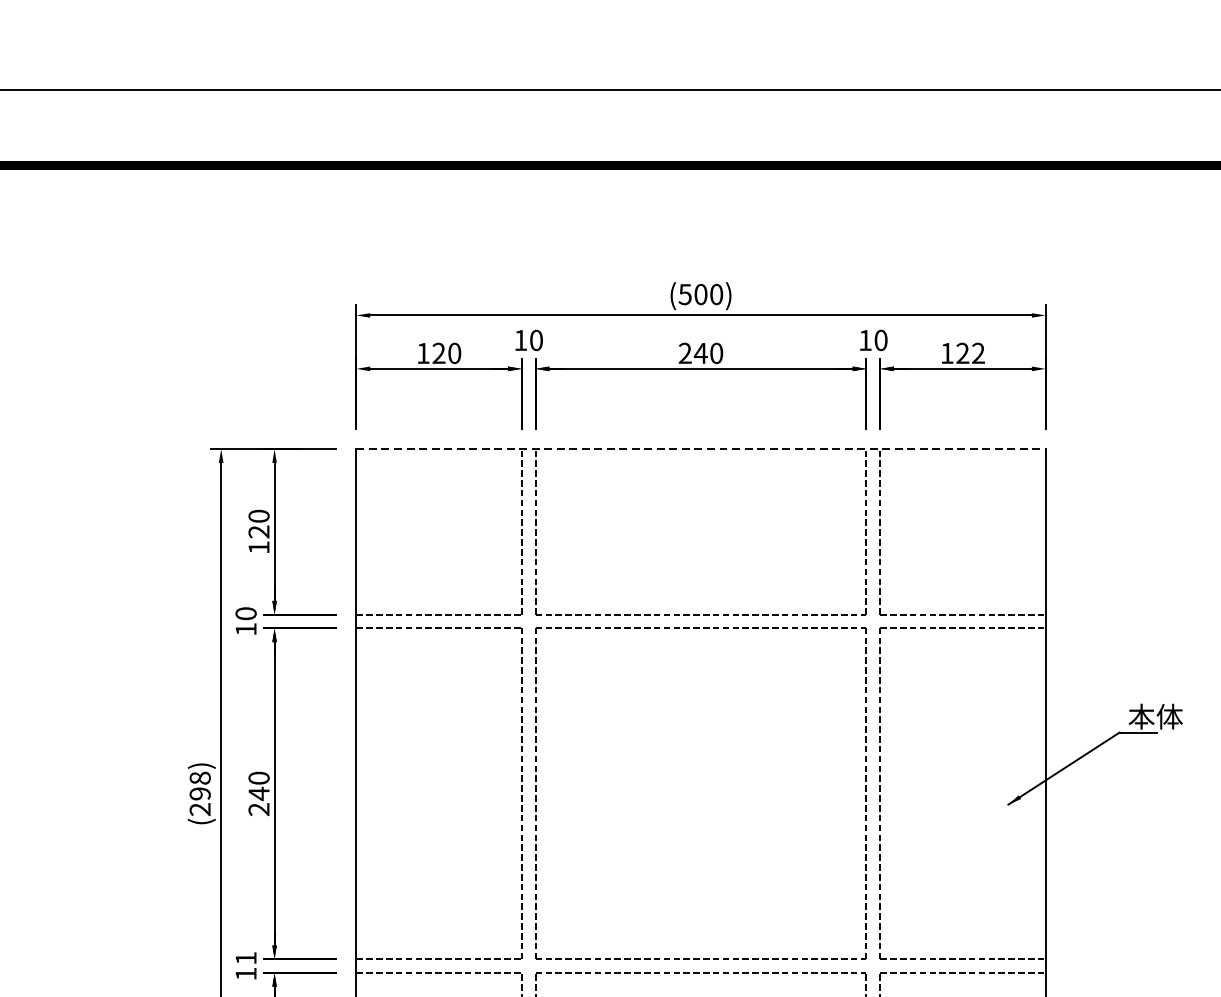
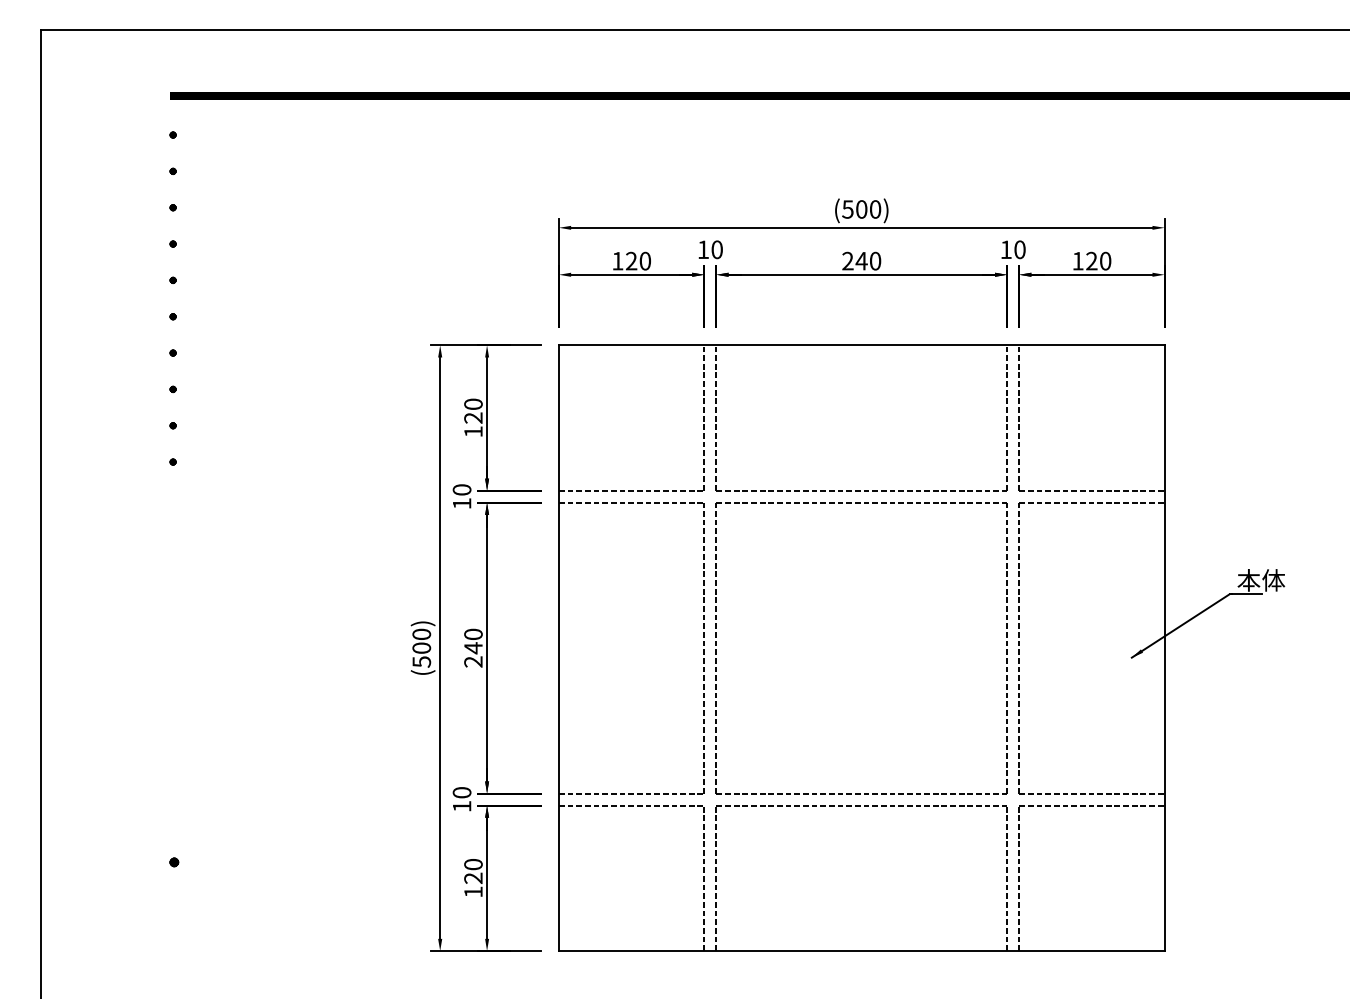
text: (978, 353) -> (1105, 261), 122 -> 120
line: (700, 449) -> (861, 345), dashed -> solid
text: (199, 793) -> (421, 647), (298) -> (500)
text: (245, 958) -> (461, 792), 11 -> 10

